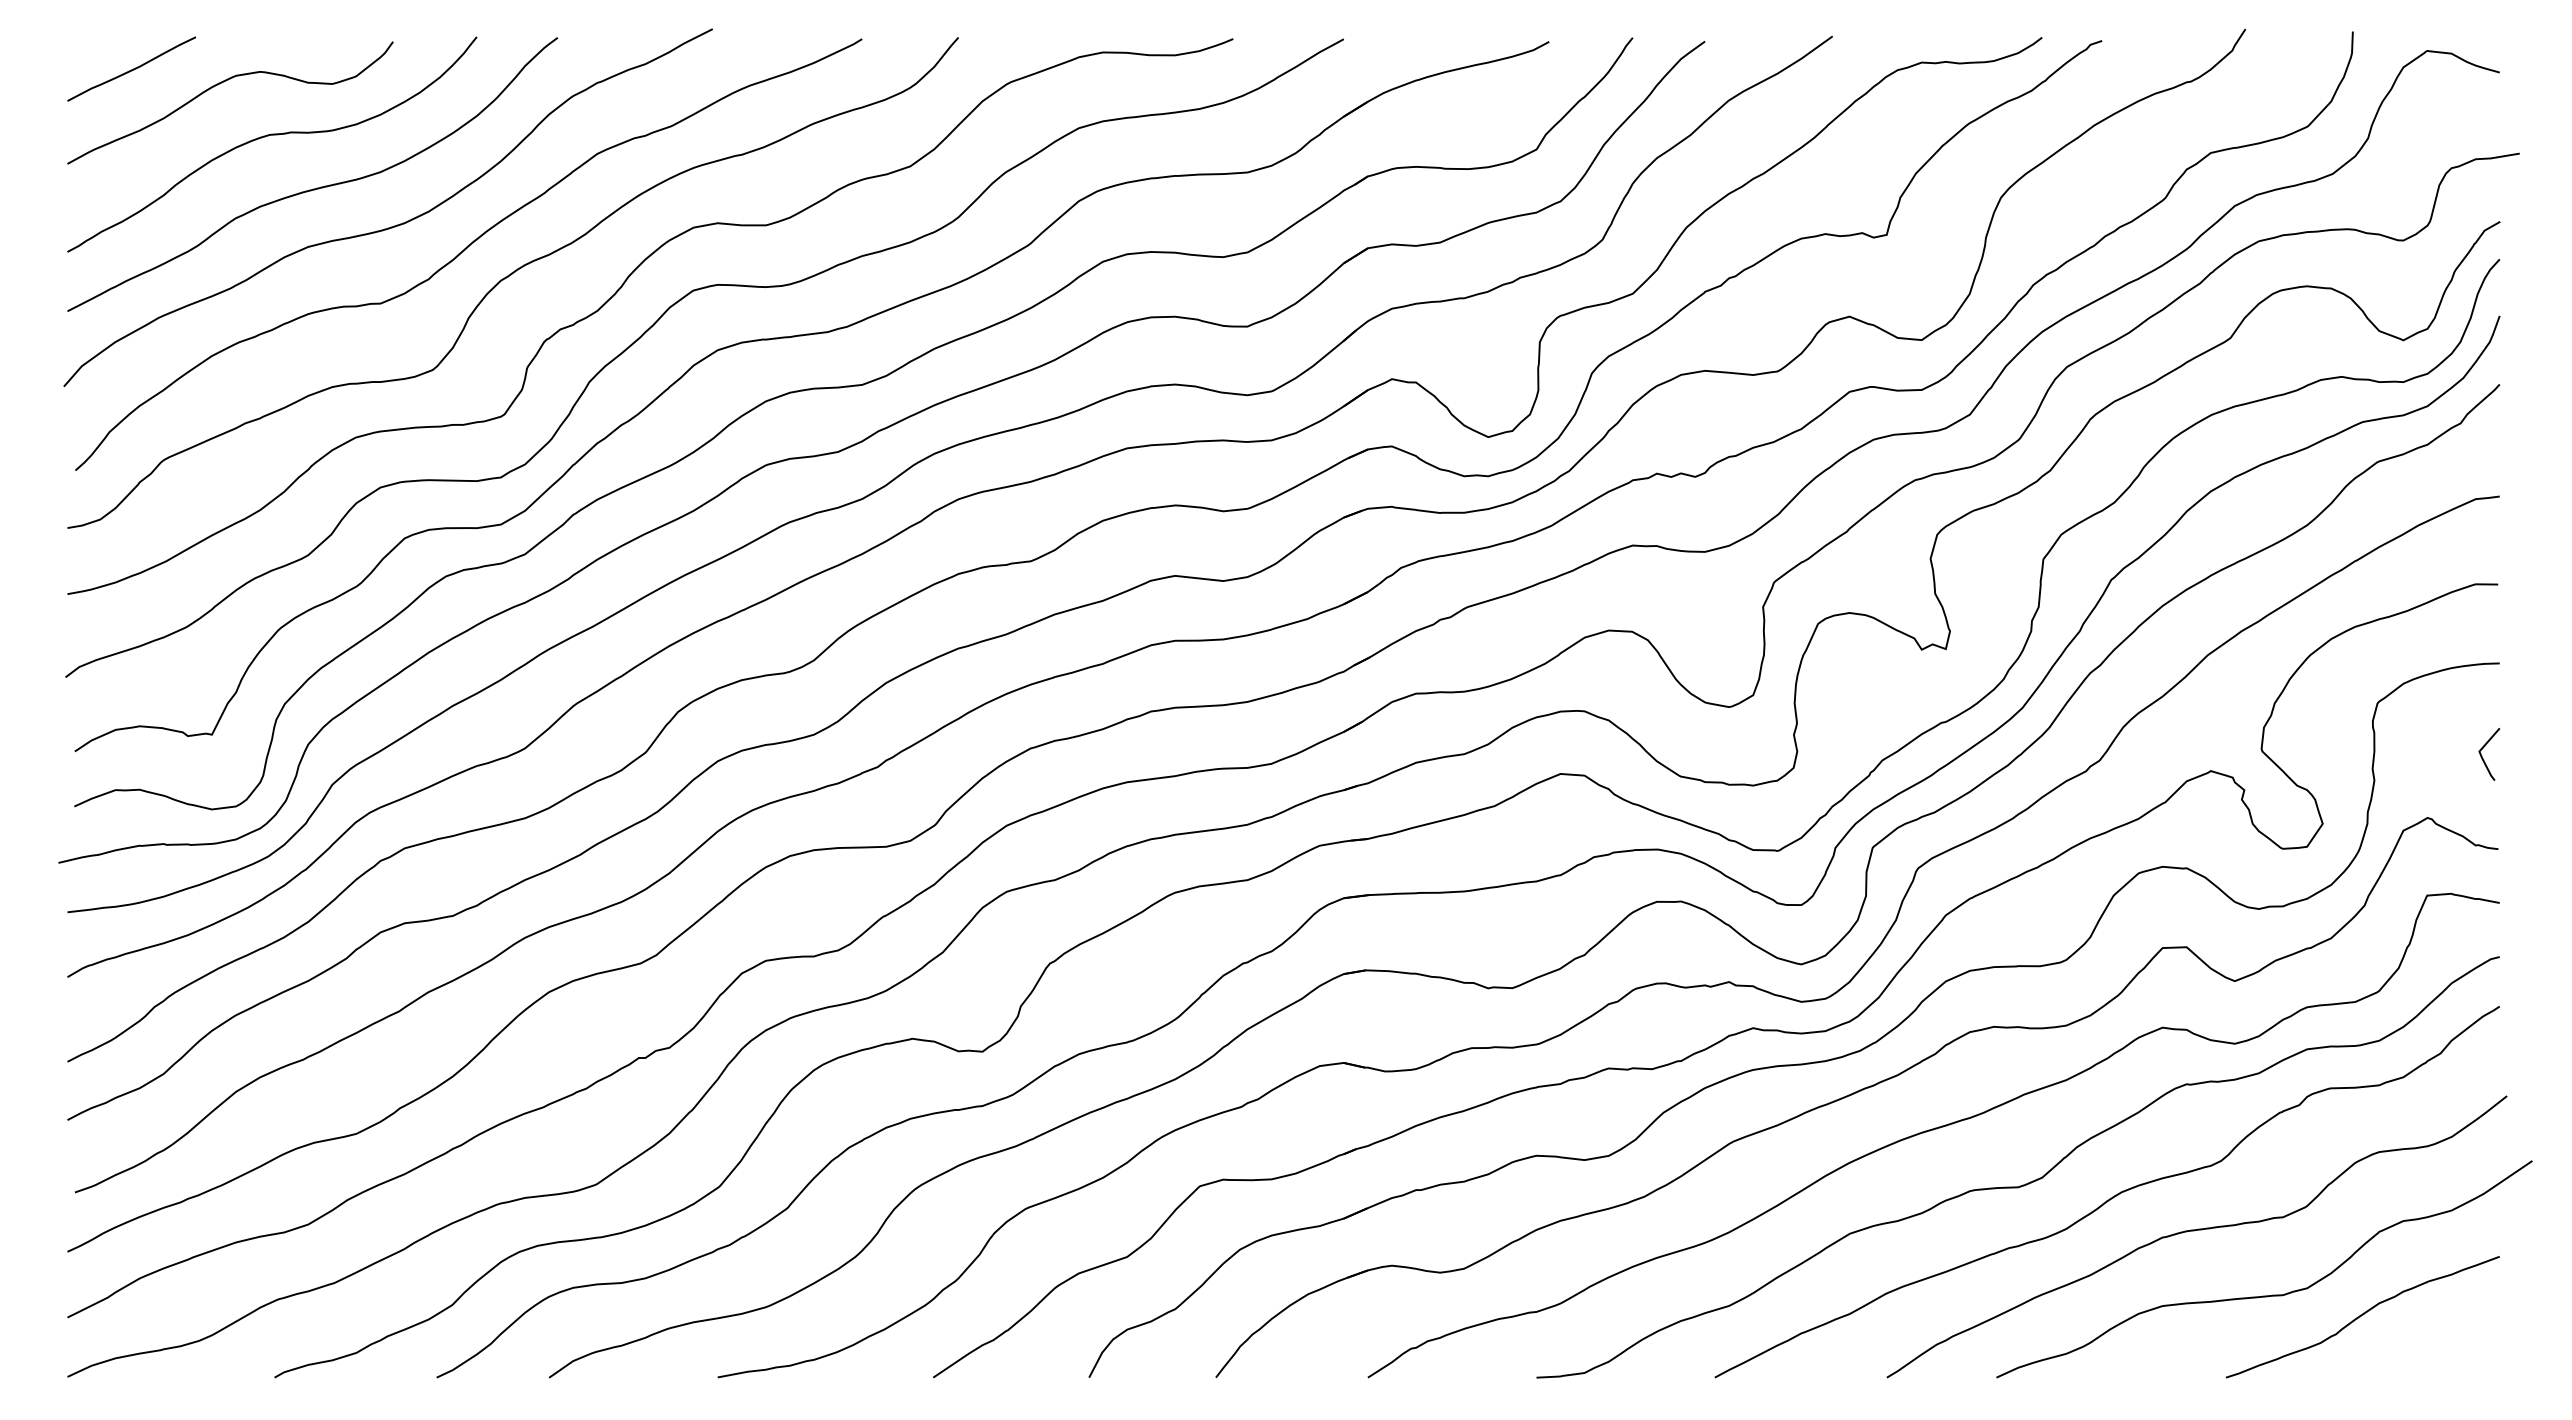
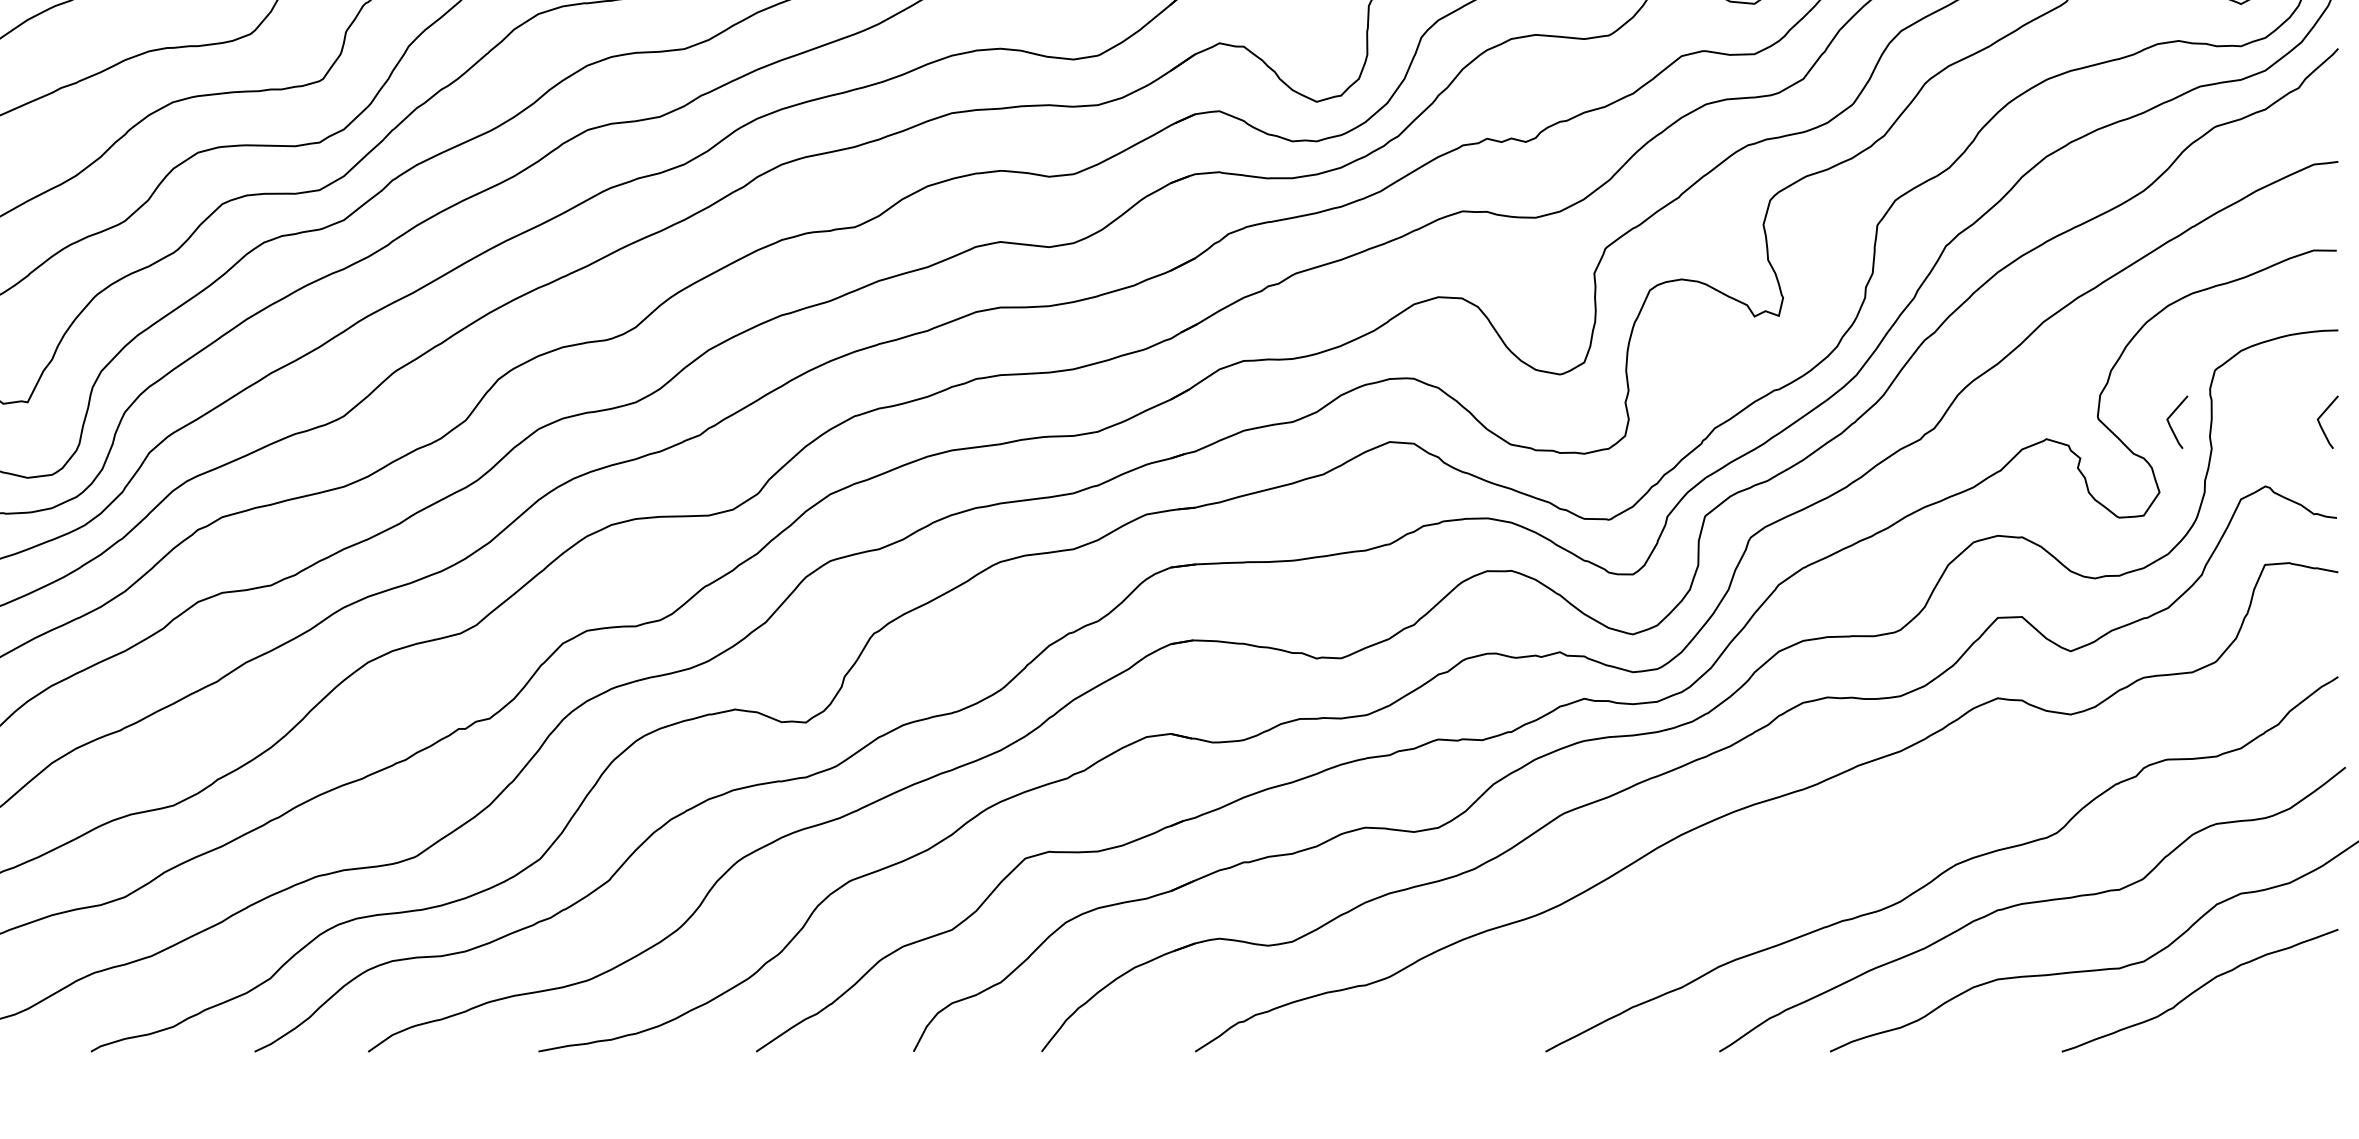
line: (2334, 758) -> (2171, 426), added
curve: (2022, 1184) -> (1856, 856), removed

